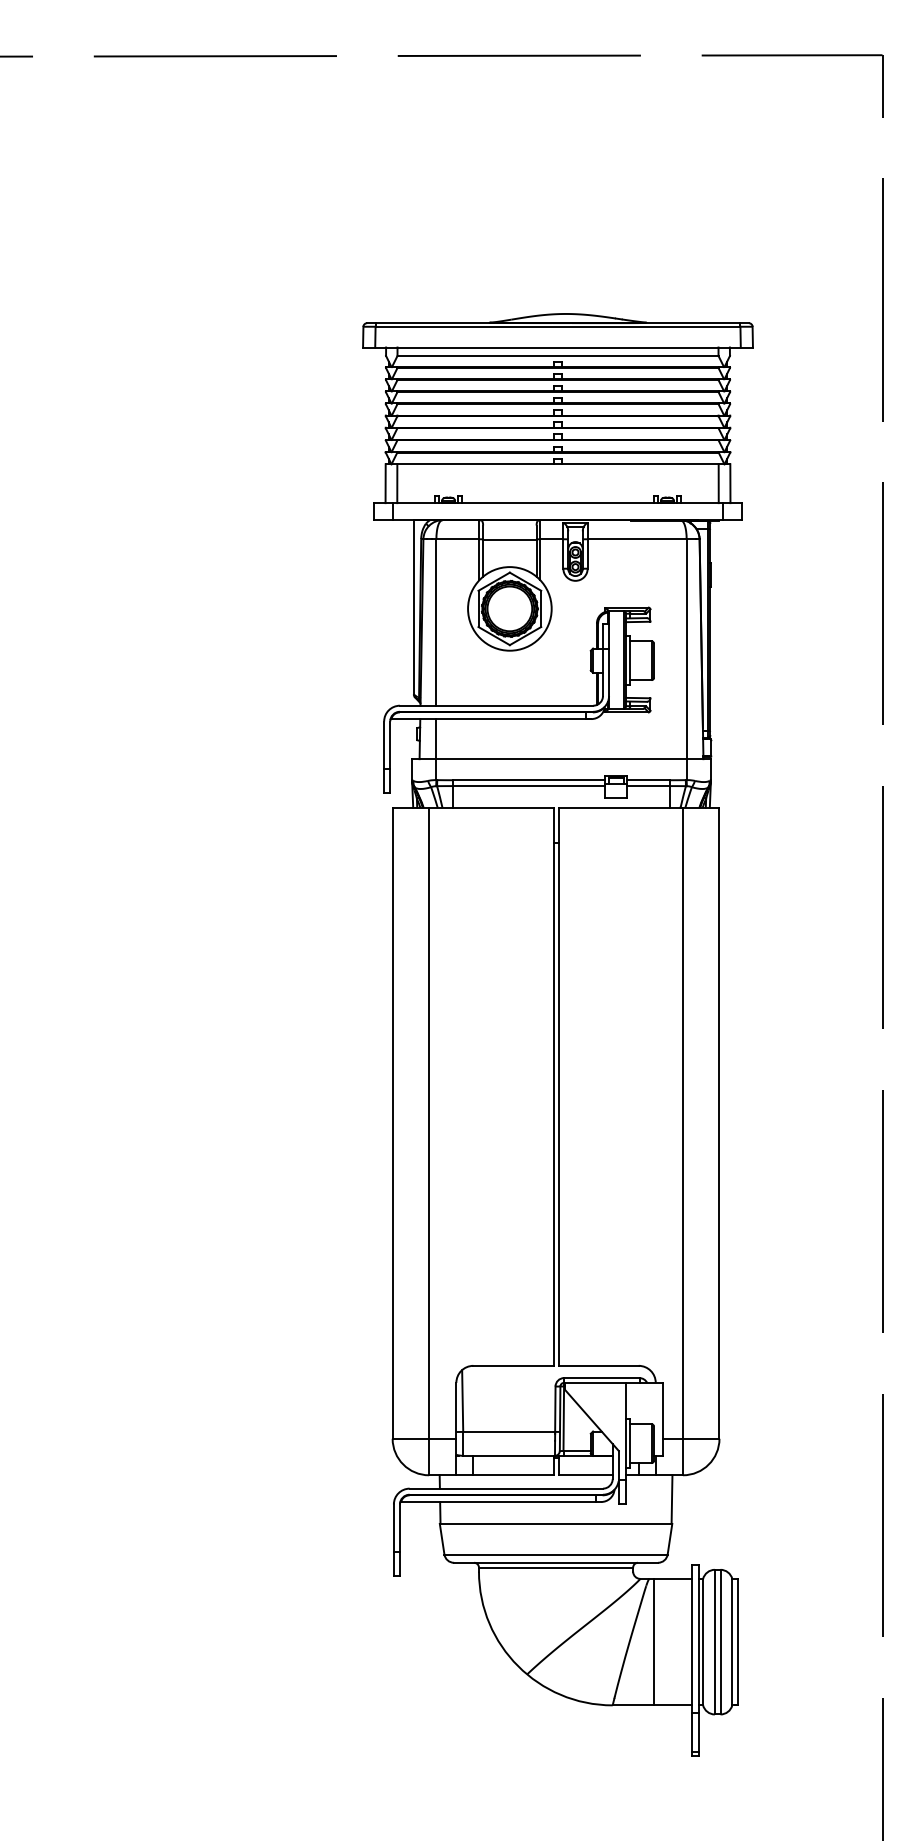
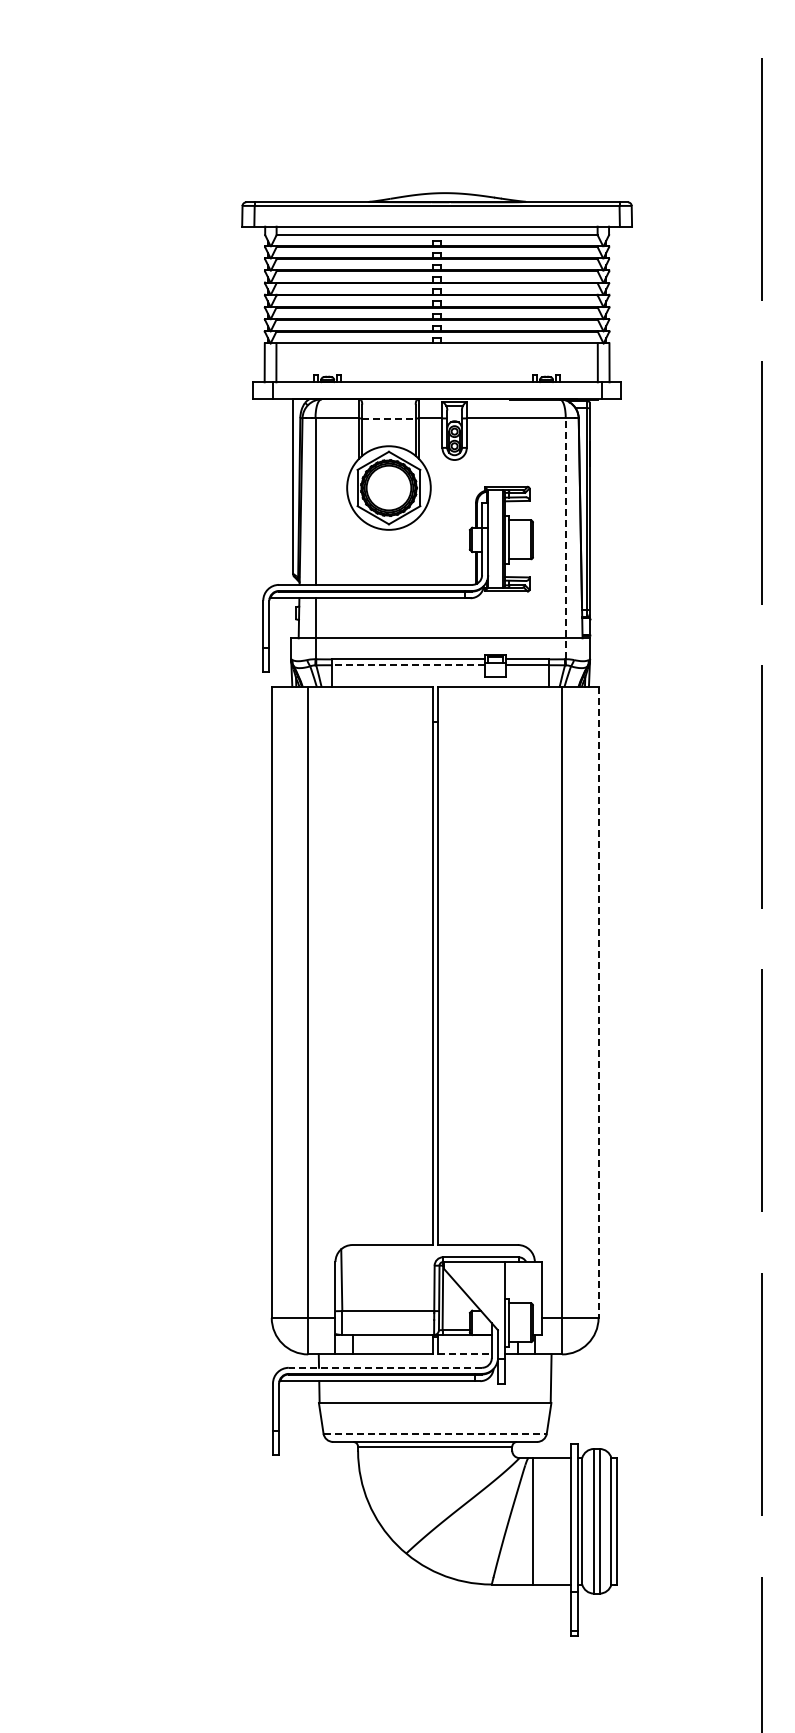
line: (509, 539) -> (388, 418), solid -> dashed
line: (686, 659) -> (565, 538), solid -> dashed
line: (528, 786) -> (407, 665), solid -> dashed
line: (719, 1123) -> (598, 1002), solid -> dashed
line: (586, 1475) -> (465, 1354), solid -> dashed
line: (506, 1488) -> (385, 1367), solid -> dashed
line: (556, 1554) -> (435, 1433), solid -> dashed

